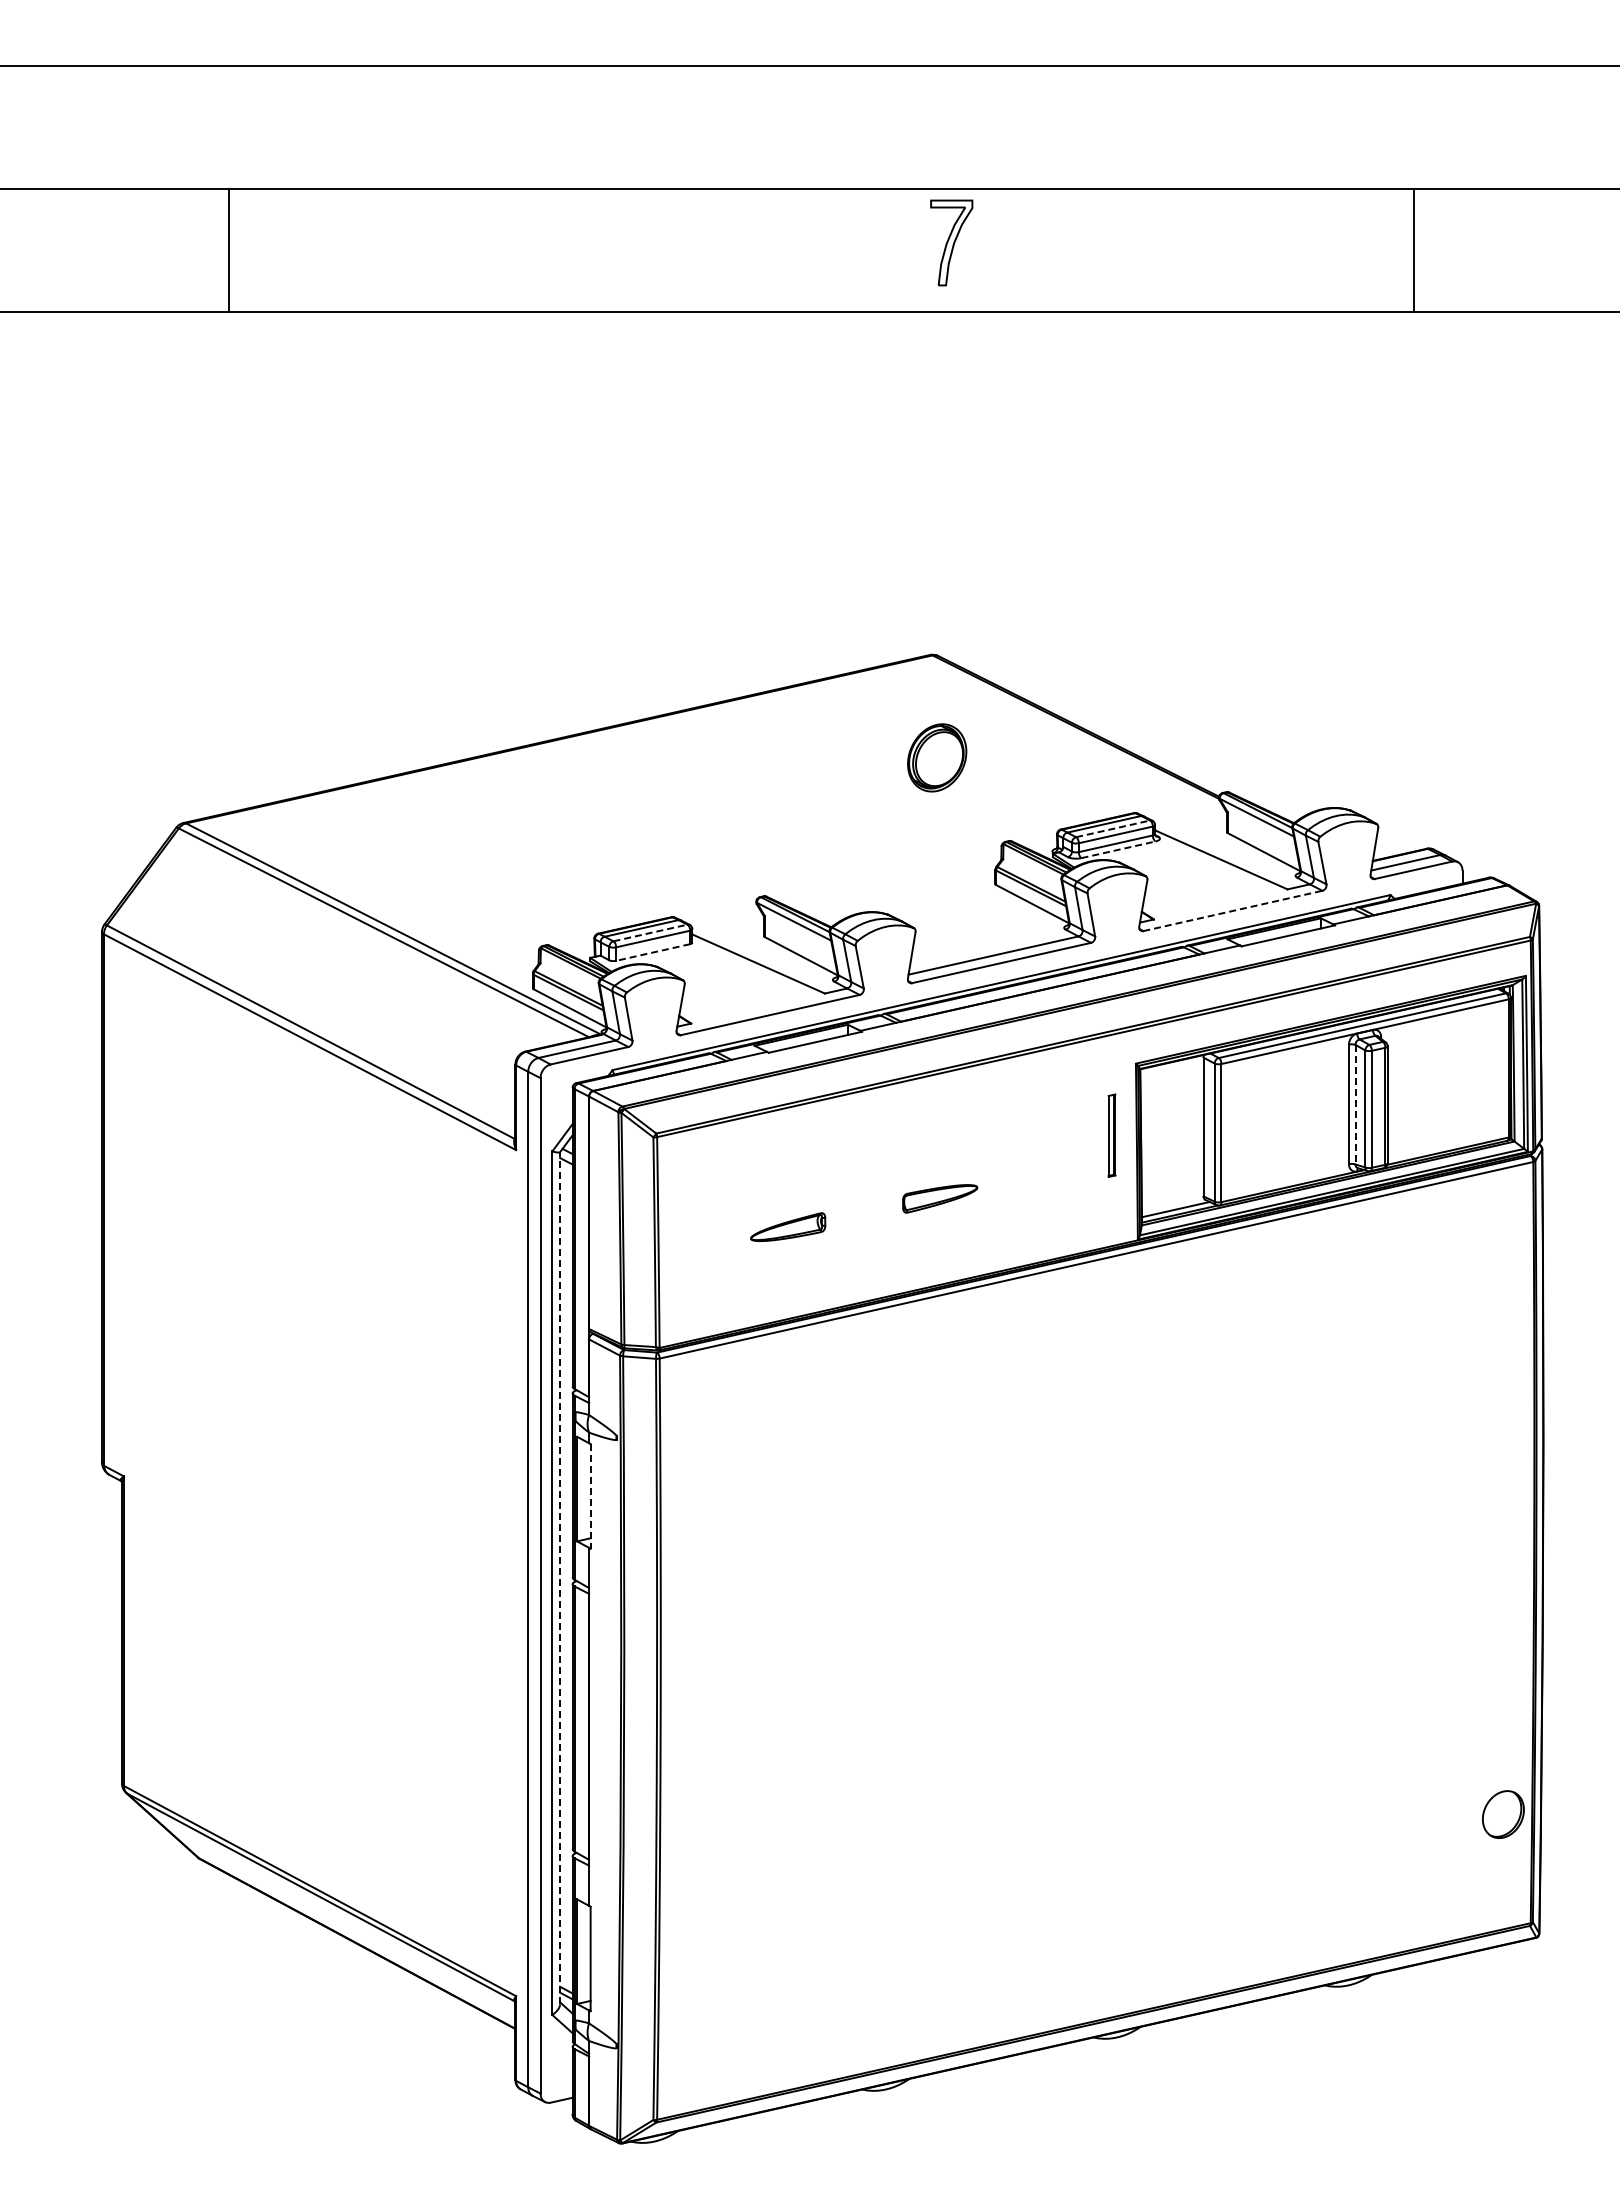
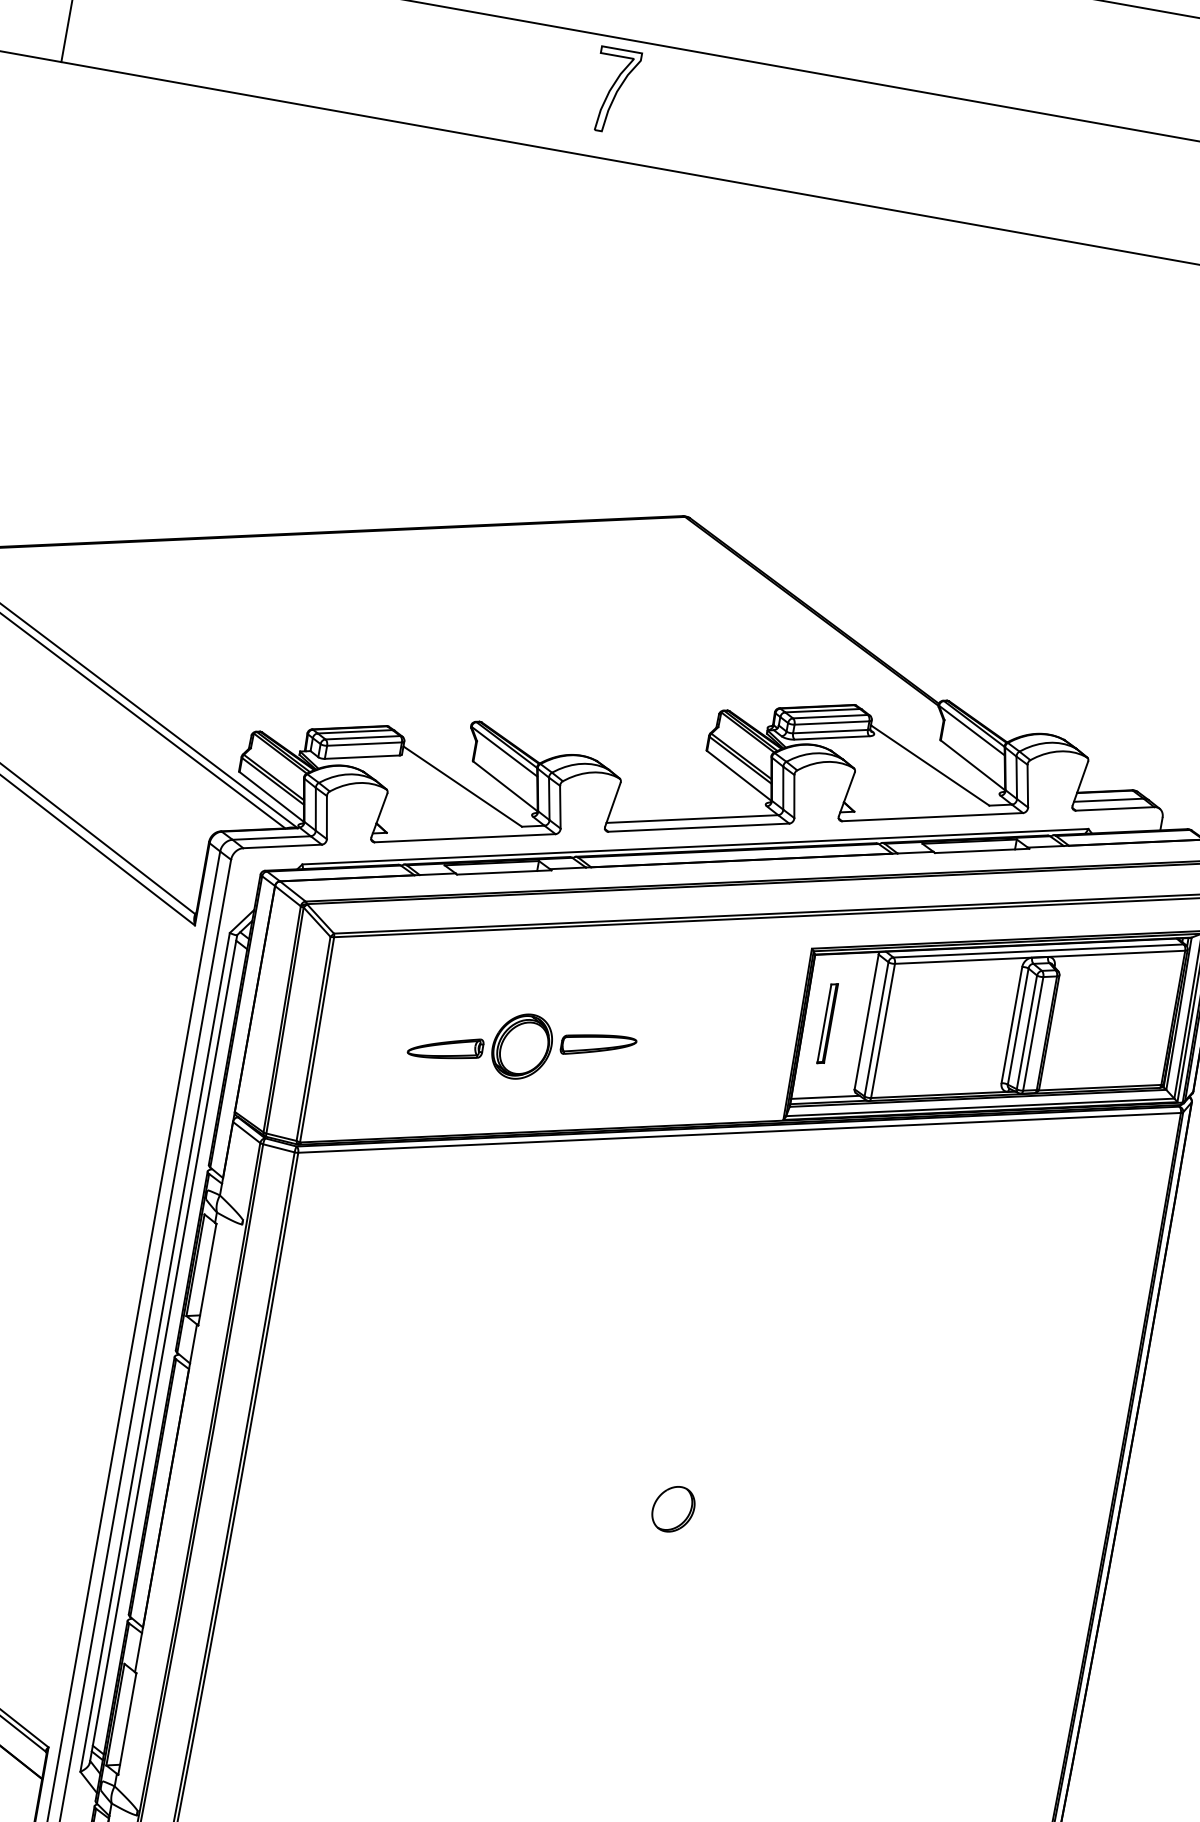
part: (951, 242) -> (614, 90), moved
part: (937, 757) -> (522, 1046), moved
line: (1113, 828) -> (830, 716), dashed -> solid
line: (1118, 849) -> (832, 737), dashed -> solid
line: (1232, 910) -> (932, 816), dashed -> solid
line: (650, 933) -> (362, 738), dashed -> solid
line: (653, 952) -> (362, 757), dashed -> solid
line: (1355, 1104) -> (1018, 1026), dashed -> solid
part: (1111, 1135) -> (827, 1023), moved
line: (590, 1496) -> (207, 1274), dashed -> solid
line: (560, 1577) -> (164, 1348), dashed -> solid
part: (1503, 1814) -> (673, 1509), moved

